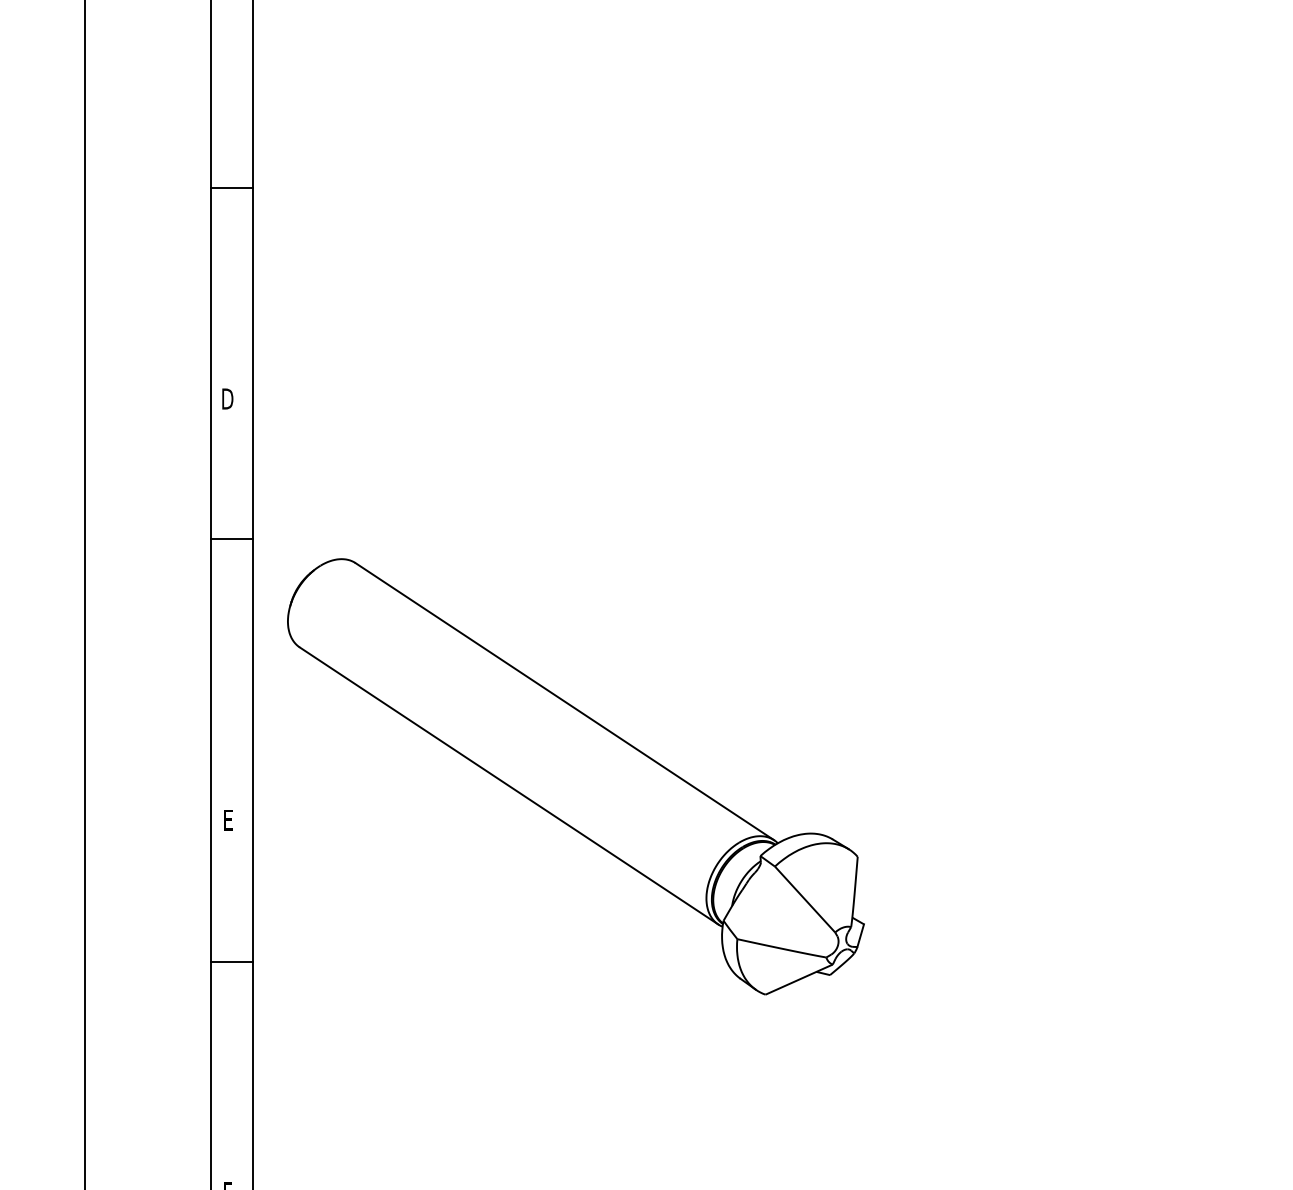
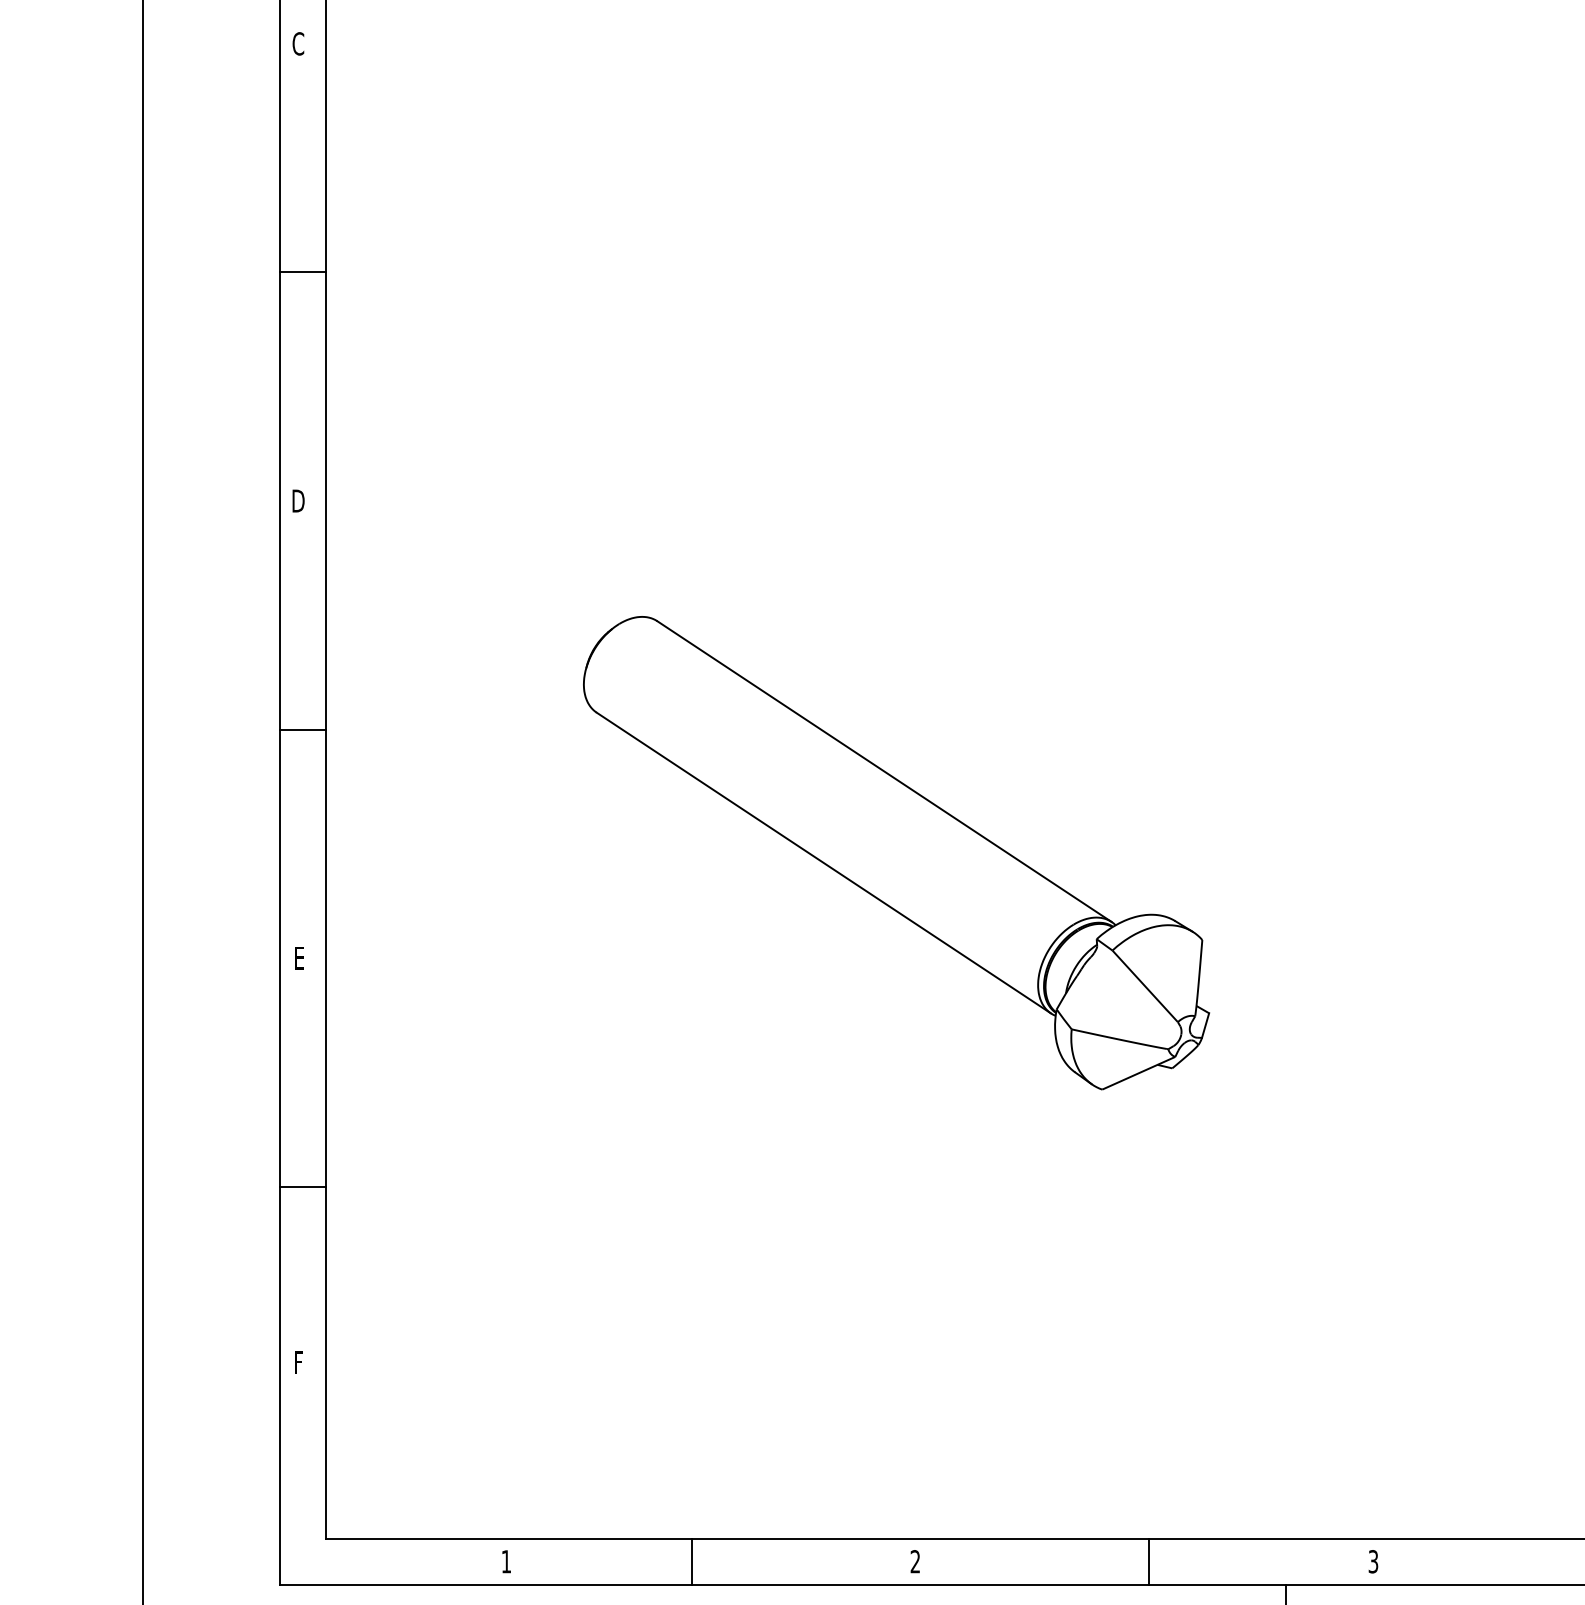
line: (232, 538) -> (303, 729), moved
part: (575, 777) -> (896, 853), moved
line: (232, 961) -> (303, 1186), moved

